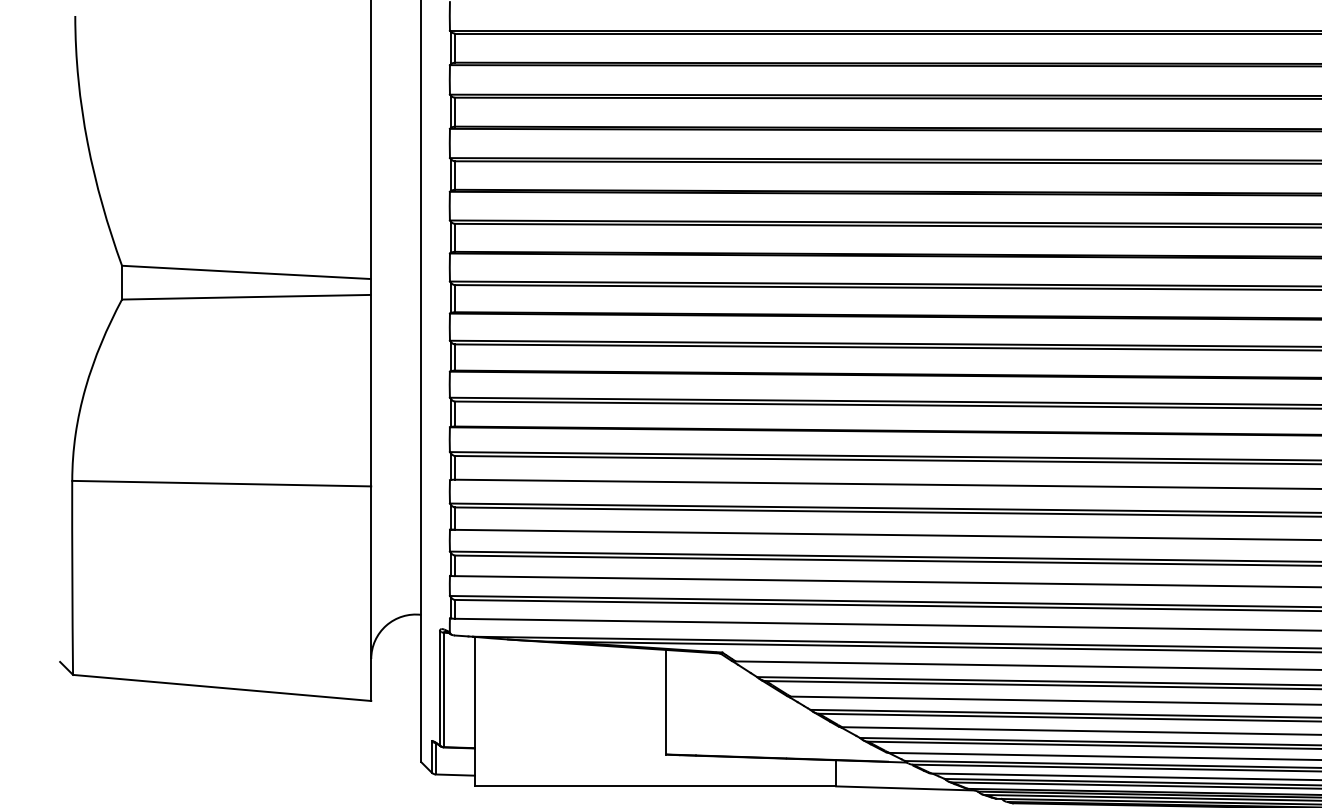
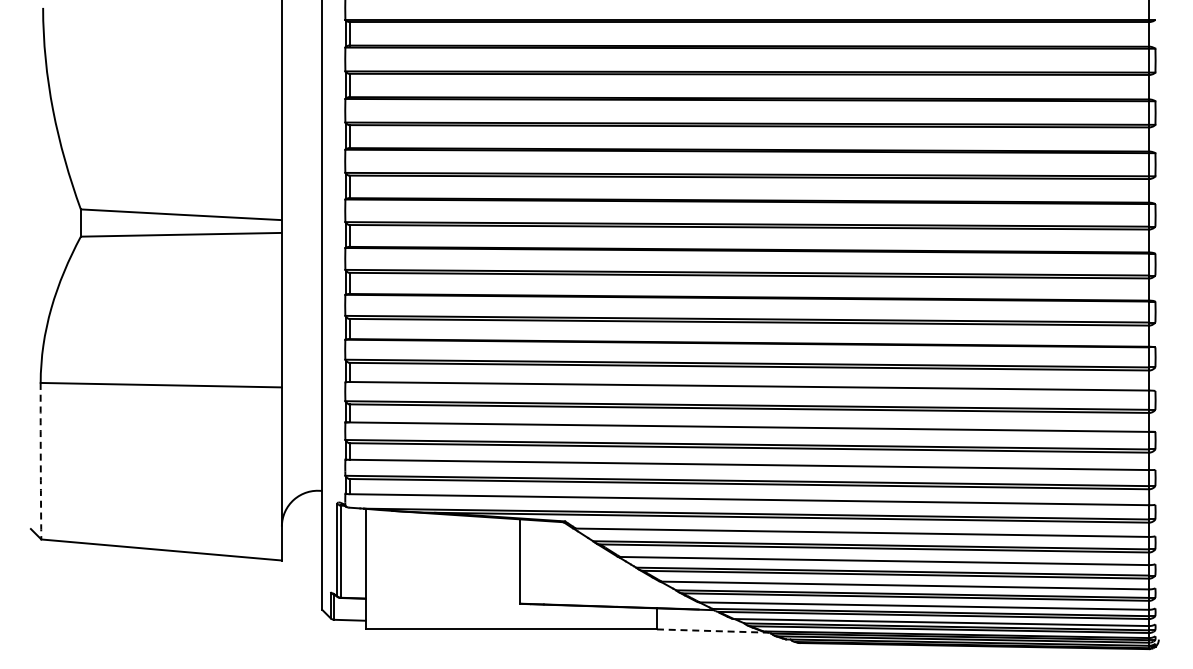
arc: (72, 578) -> (40, 461), solid -> dashed
line: (906, 788) -> (713, 631), solid -> dashed

